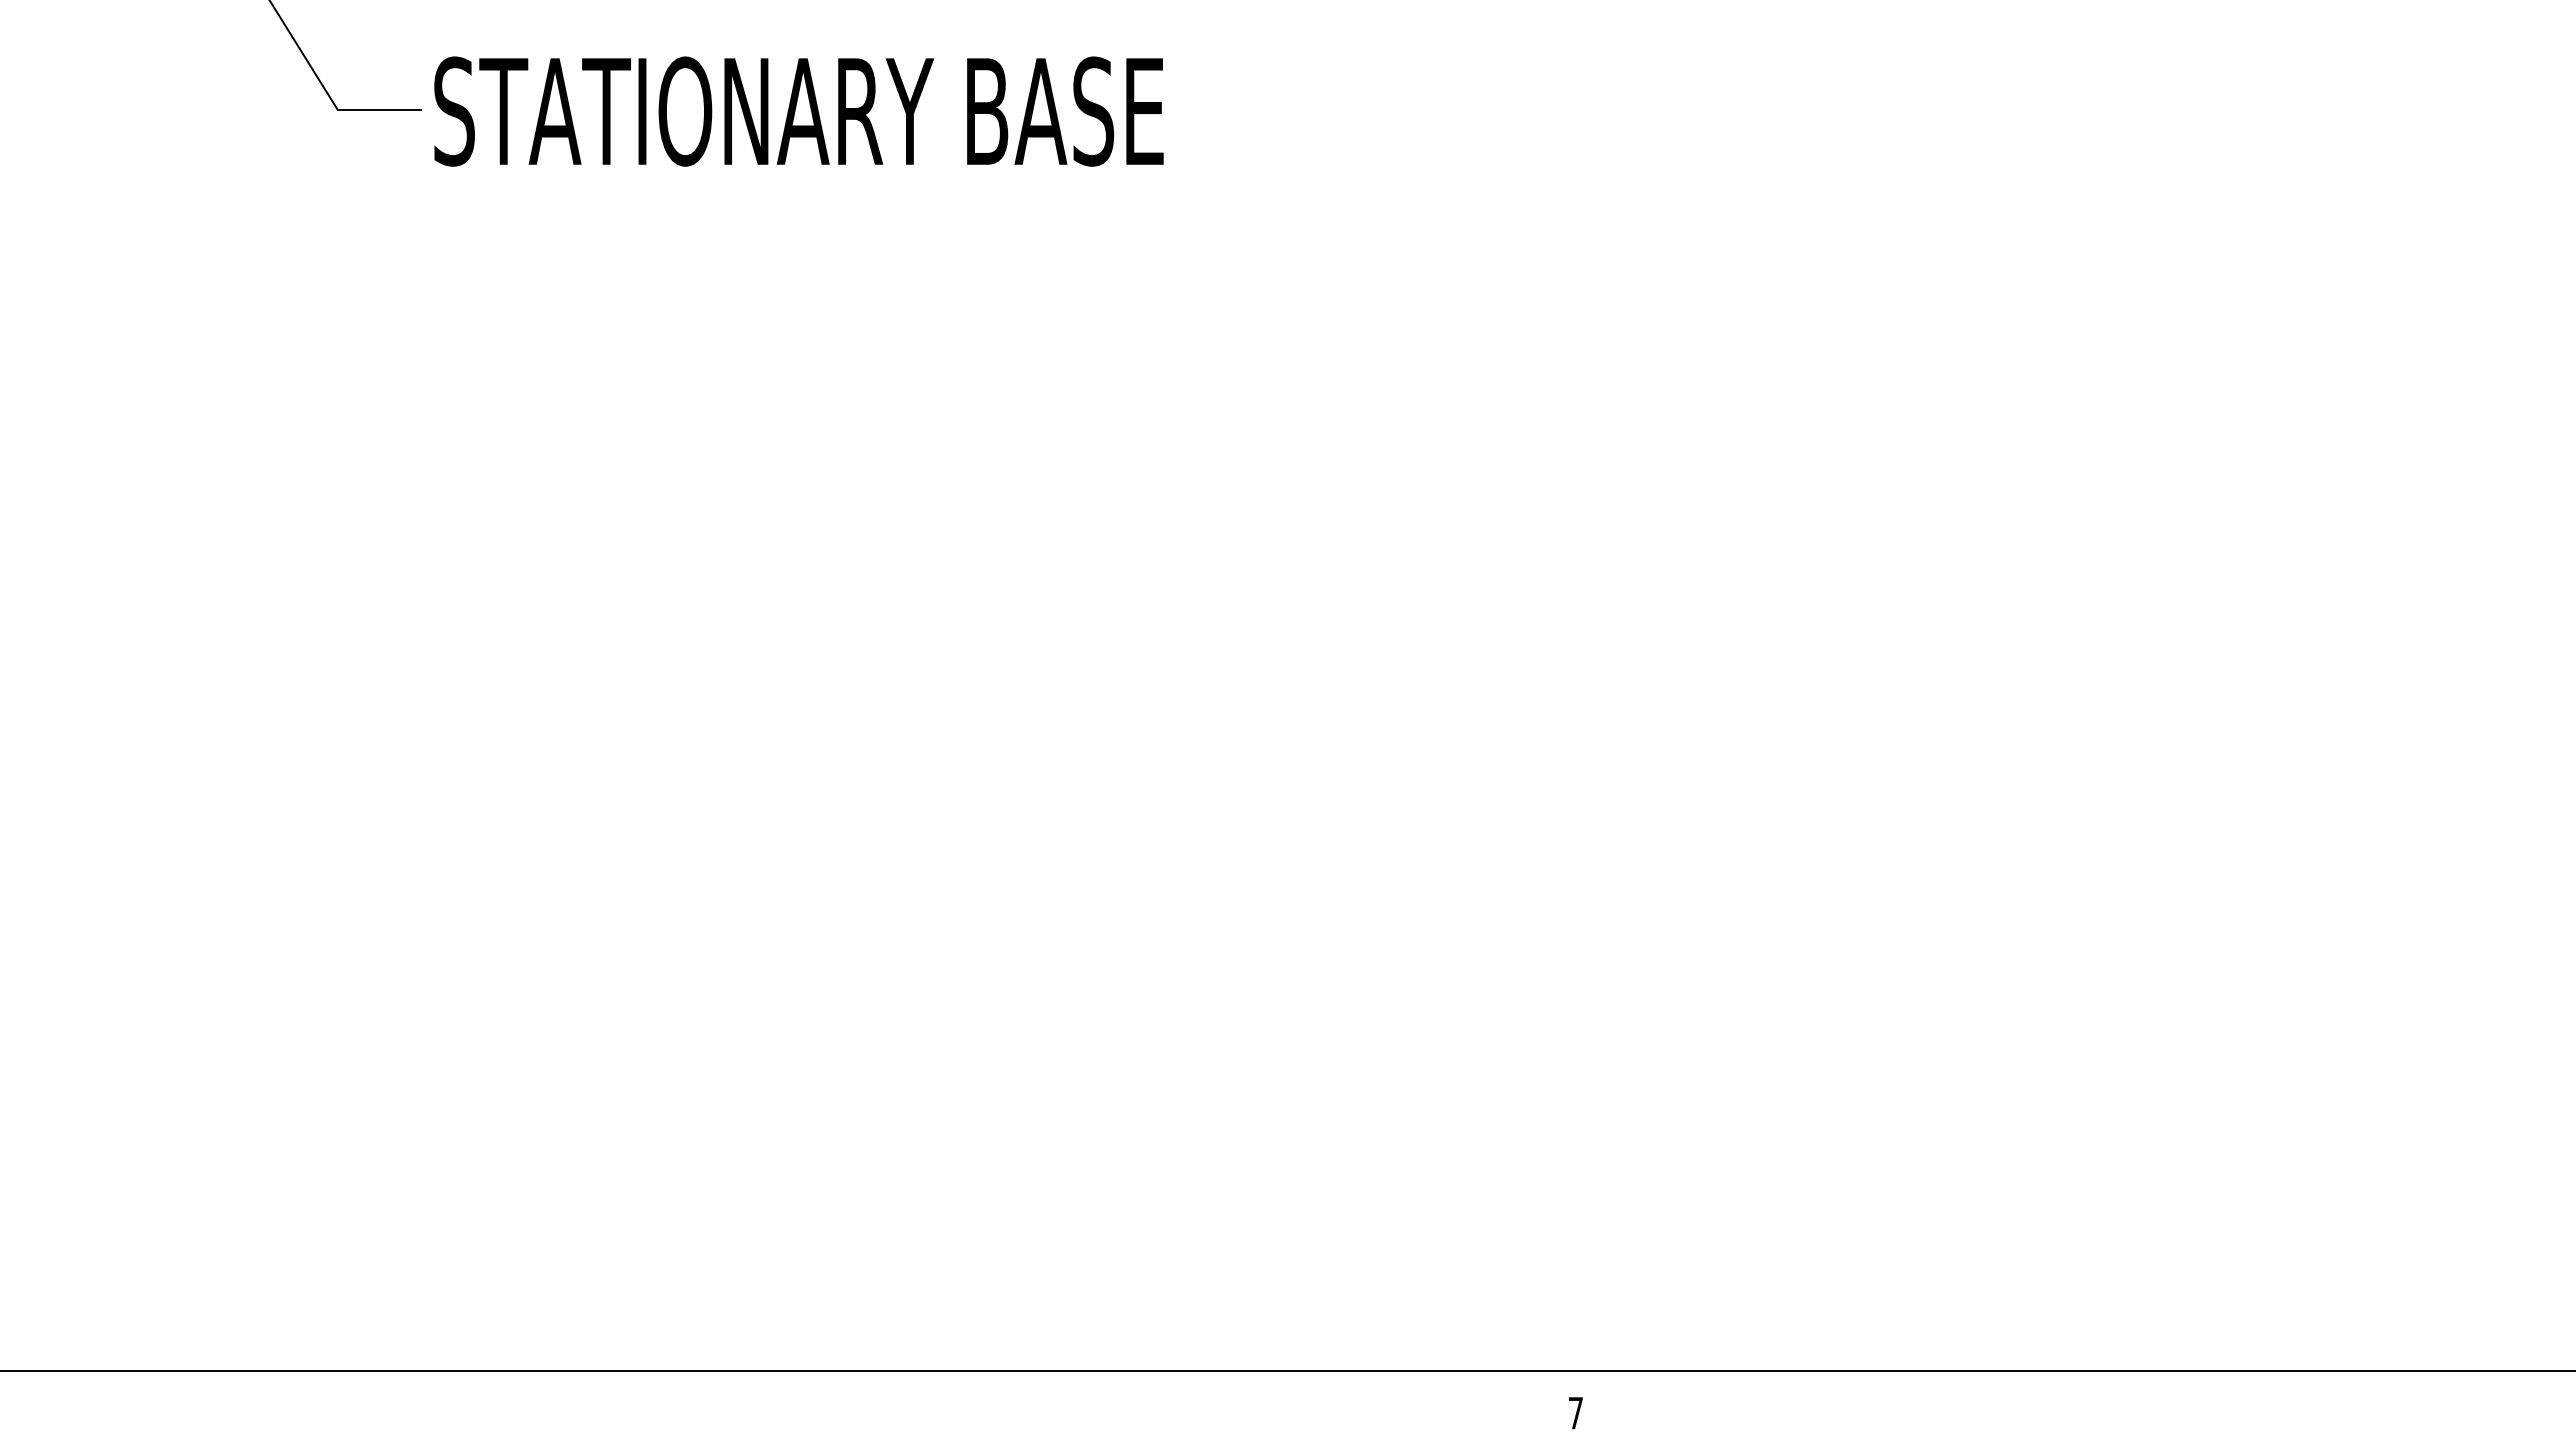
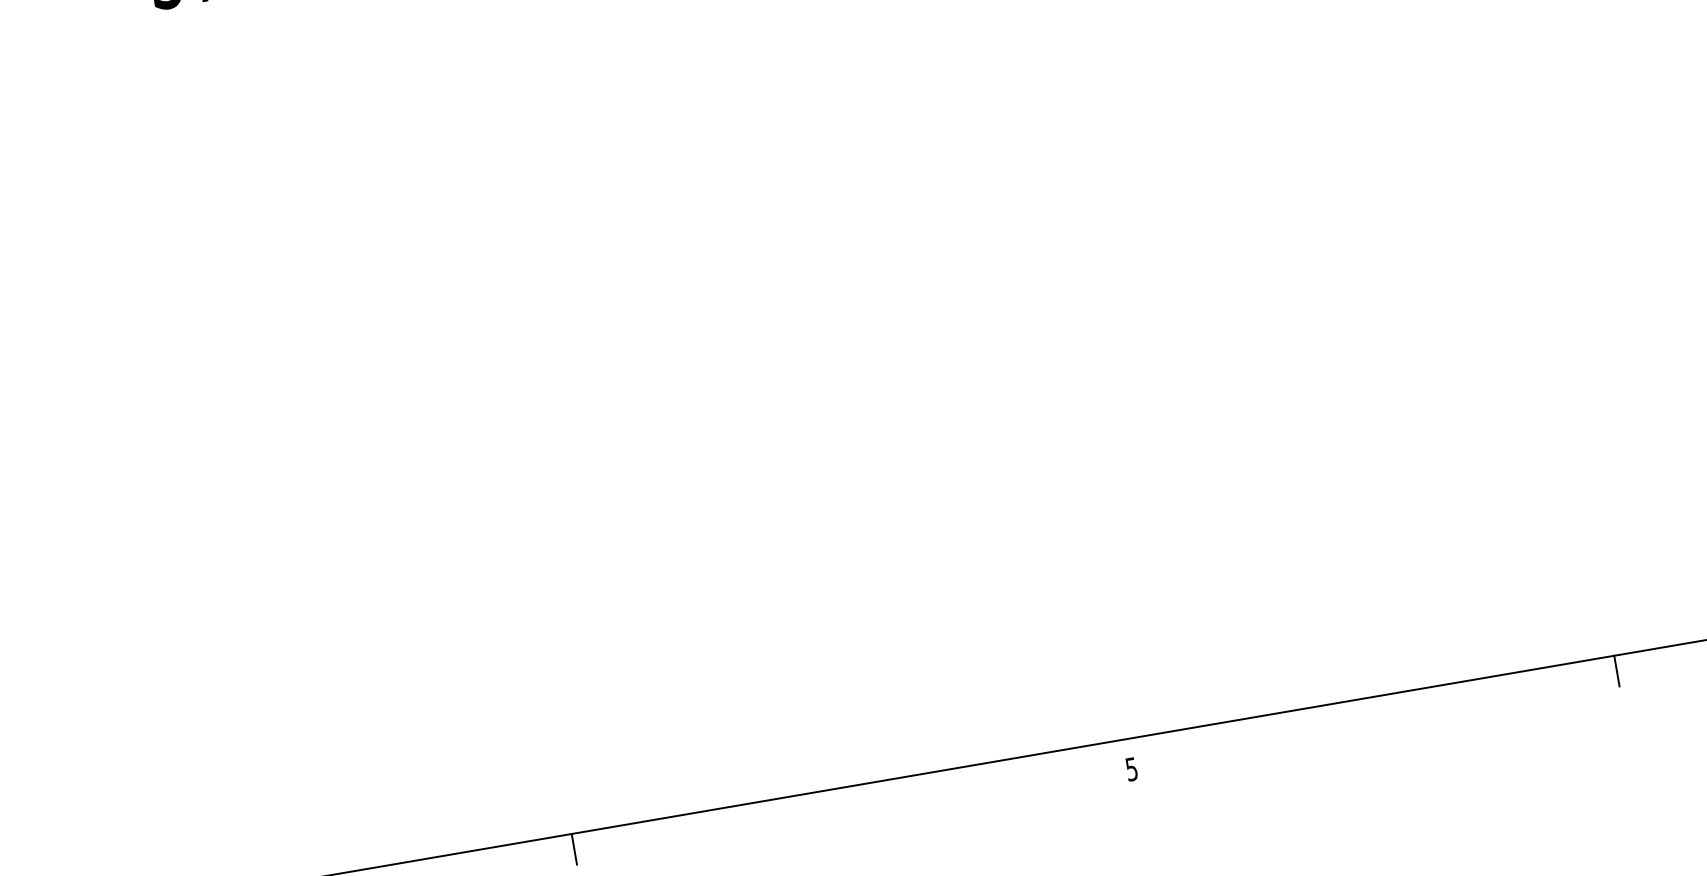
line: (805, 1392) -> (574, 849), added
line: (2252, 1392) -> (1616, 671), added
text: (1575, 1413) -> (1131, 769), 7 -> 5

